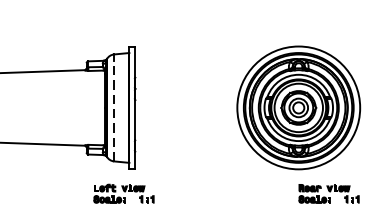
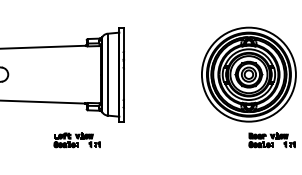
line: (113, 110) -> (107, 76), dashed -> solid
part: (123, 193) -> (76, 140), moved

